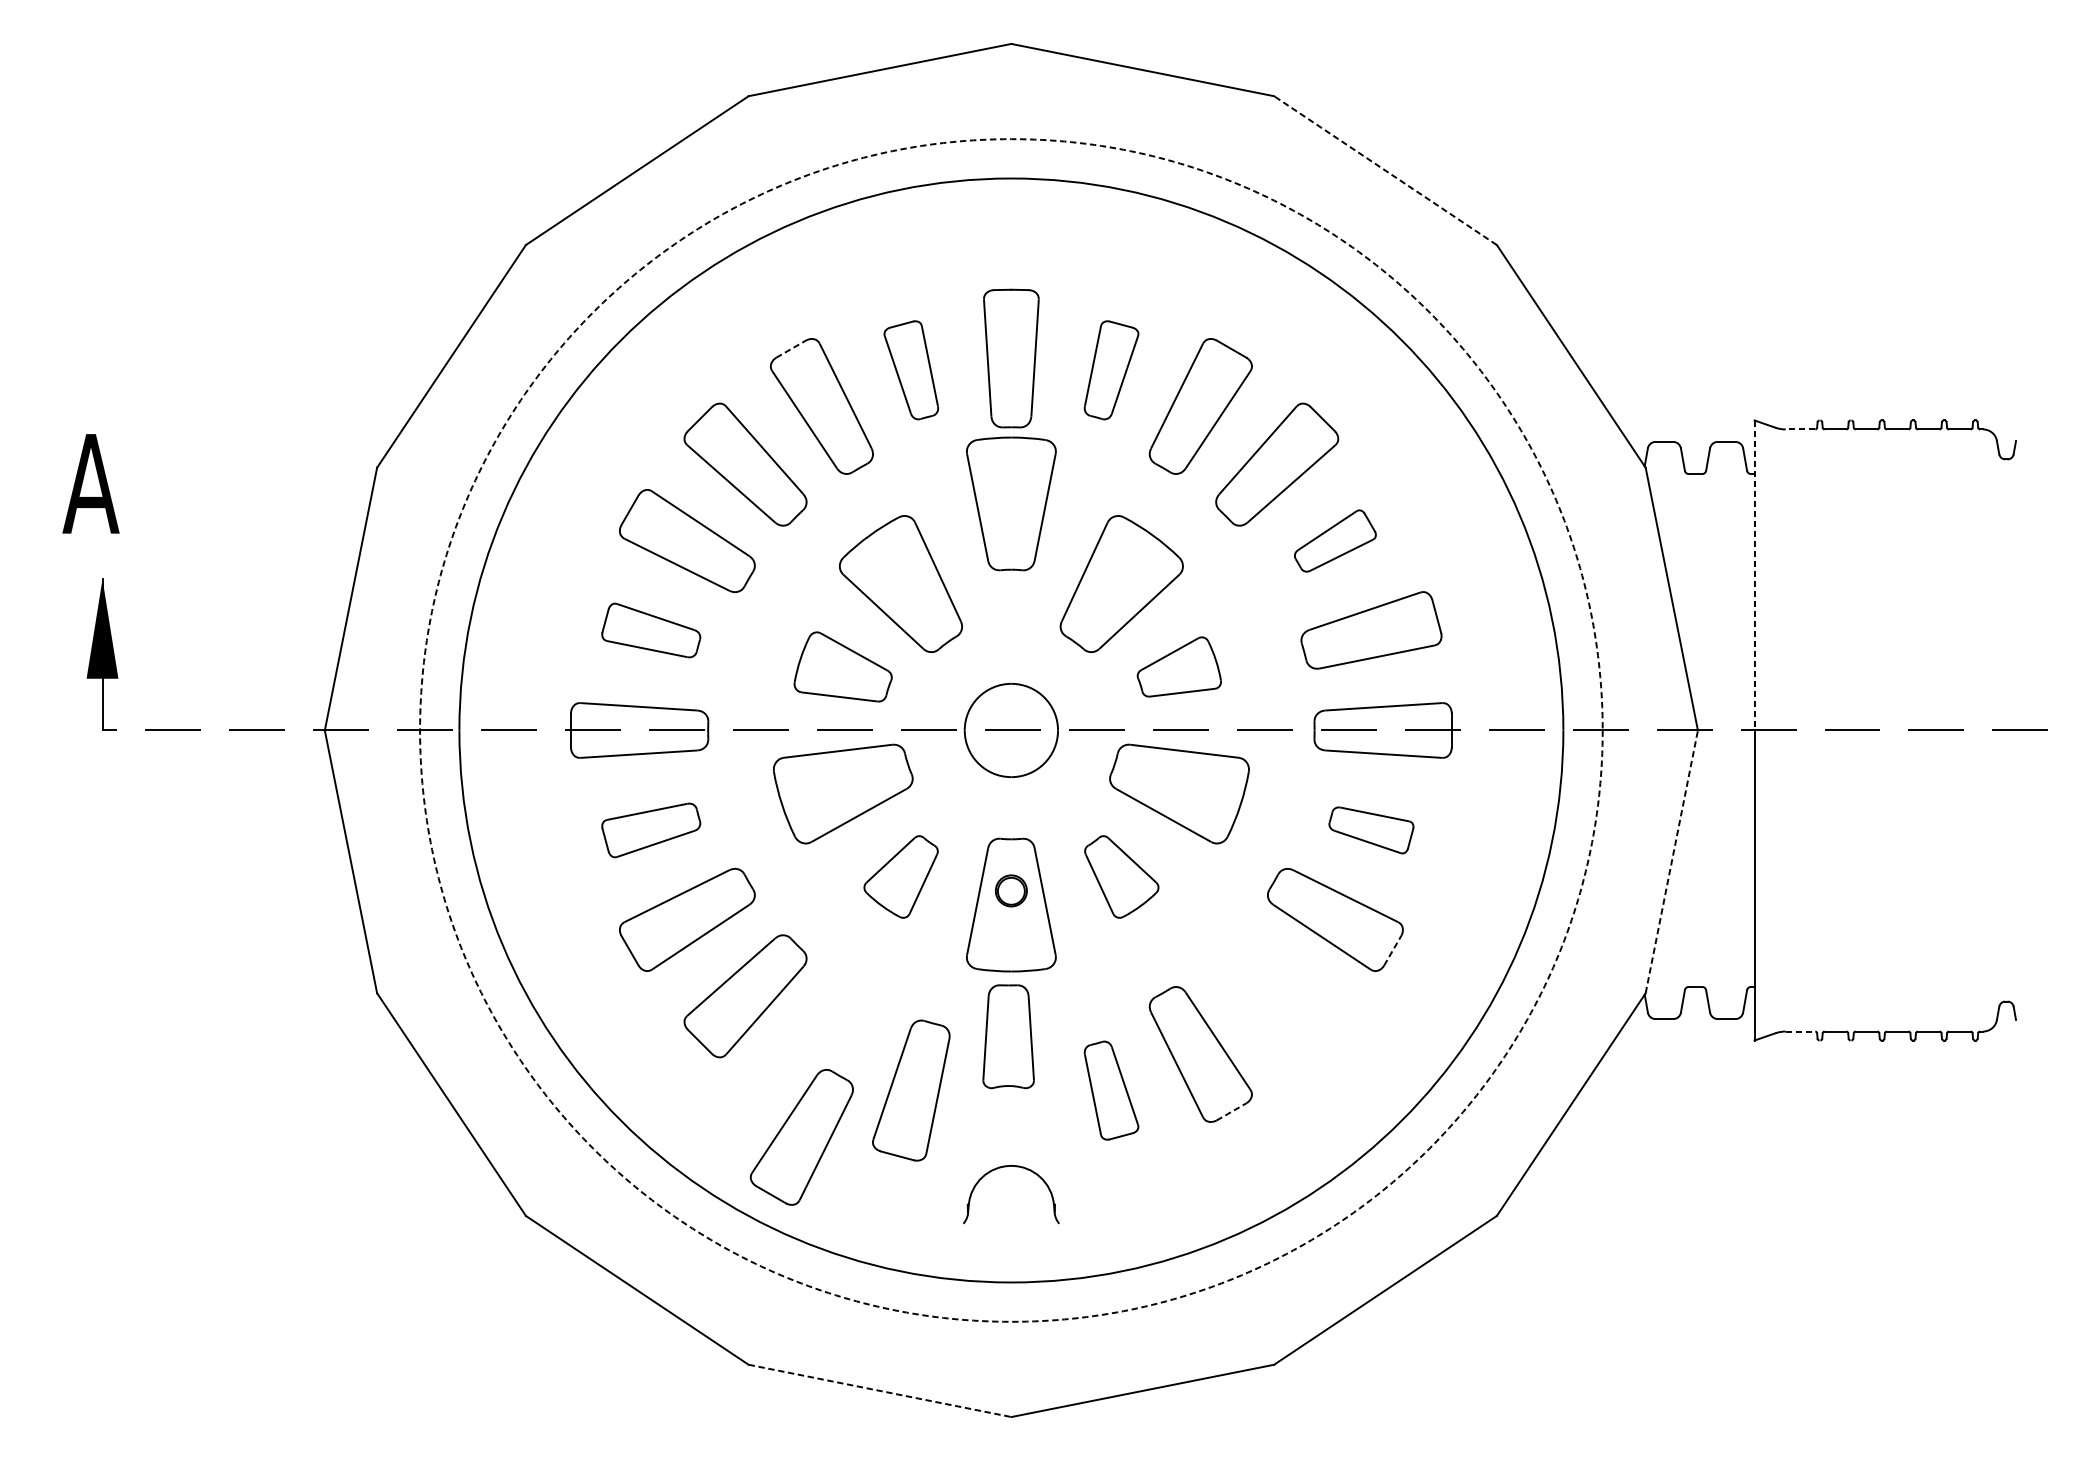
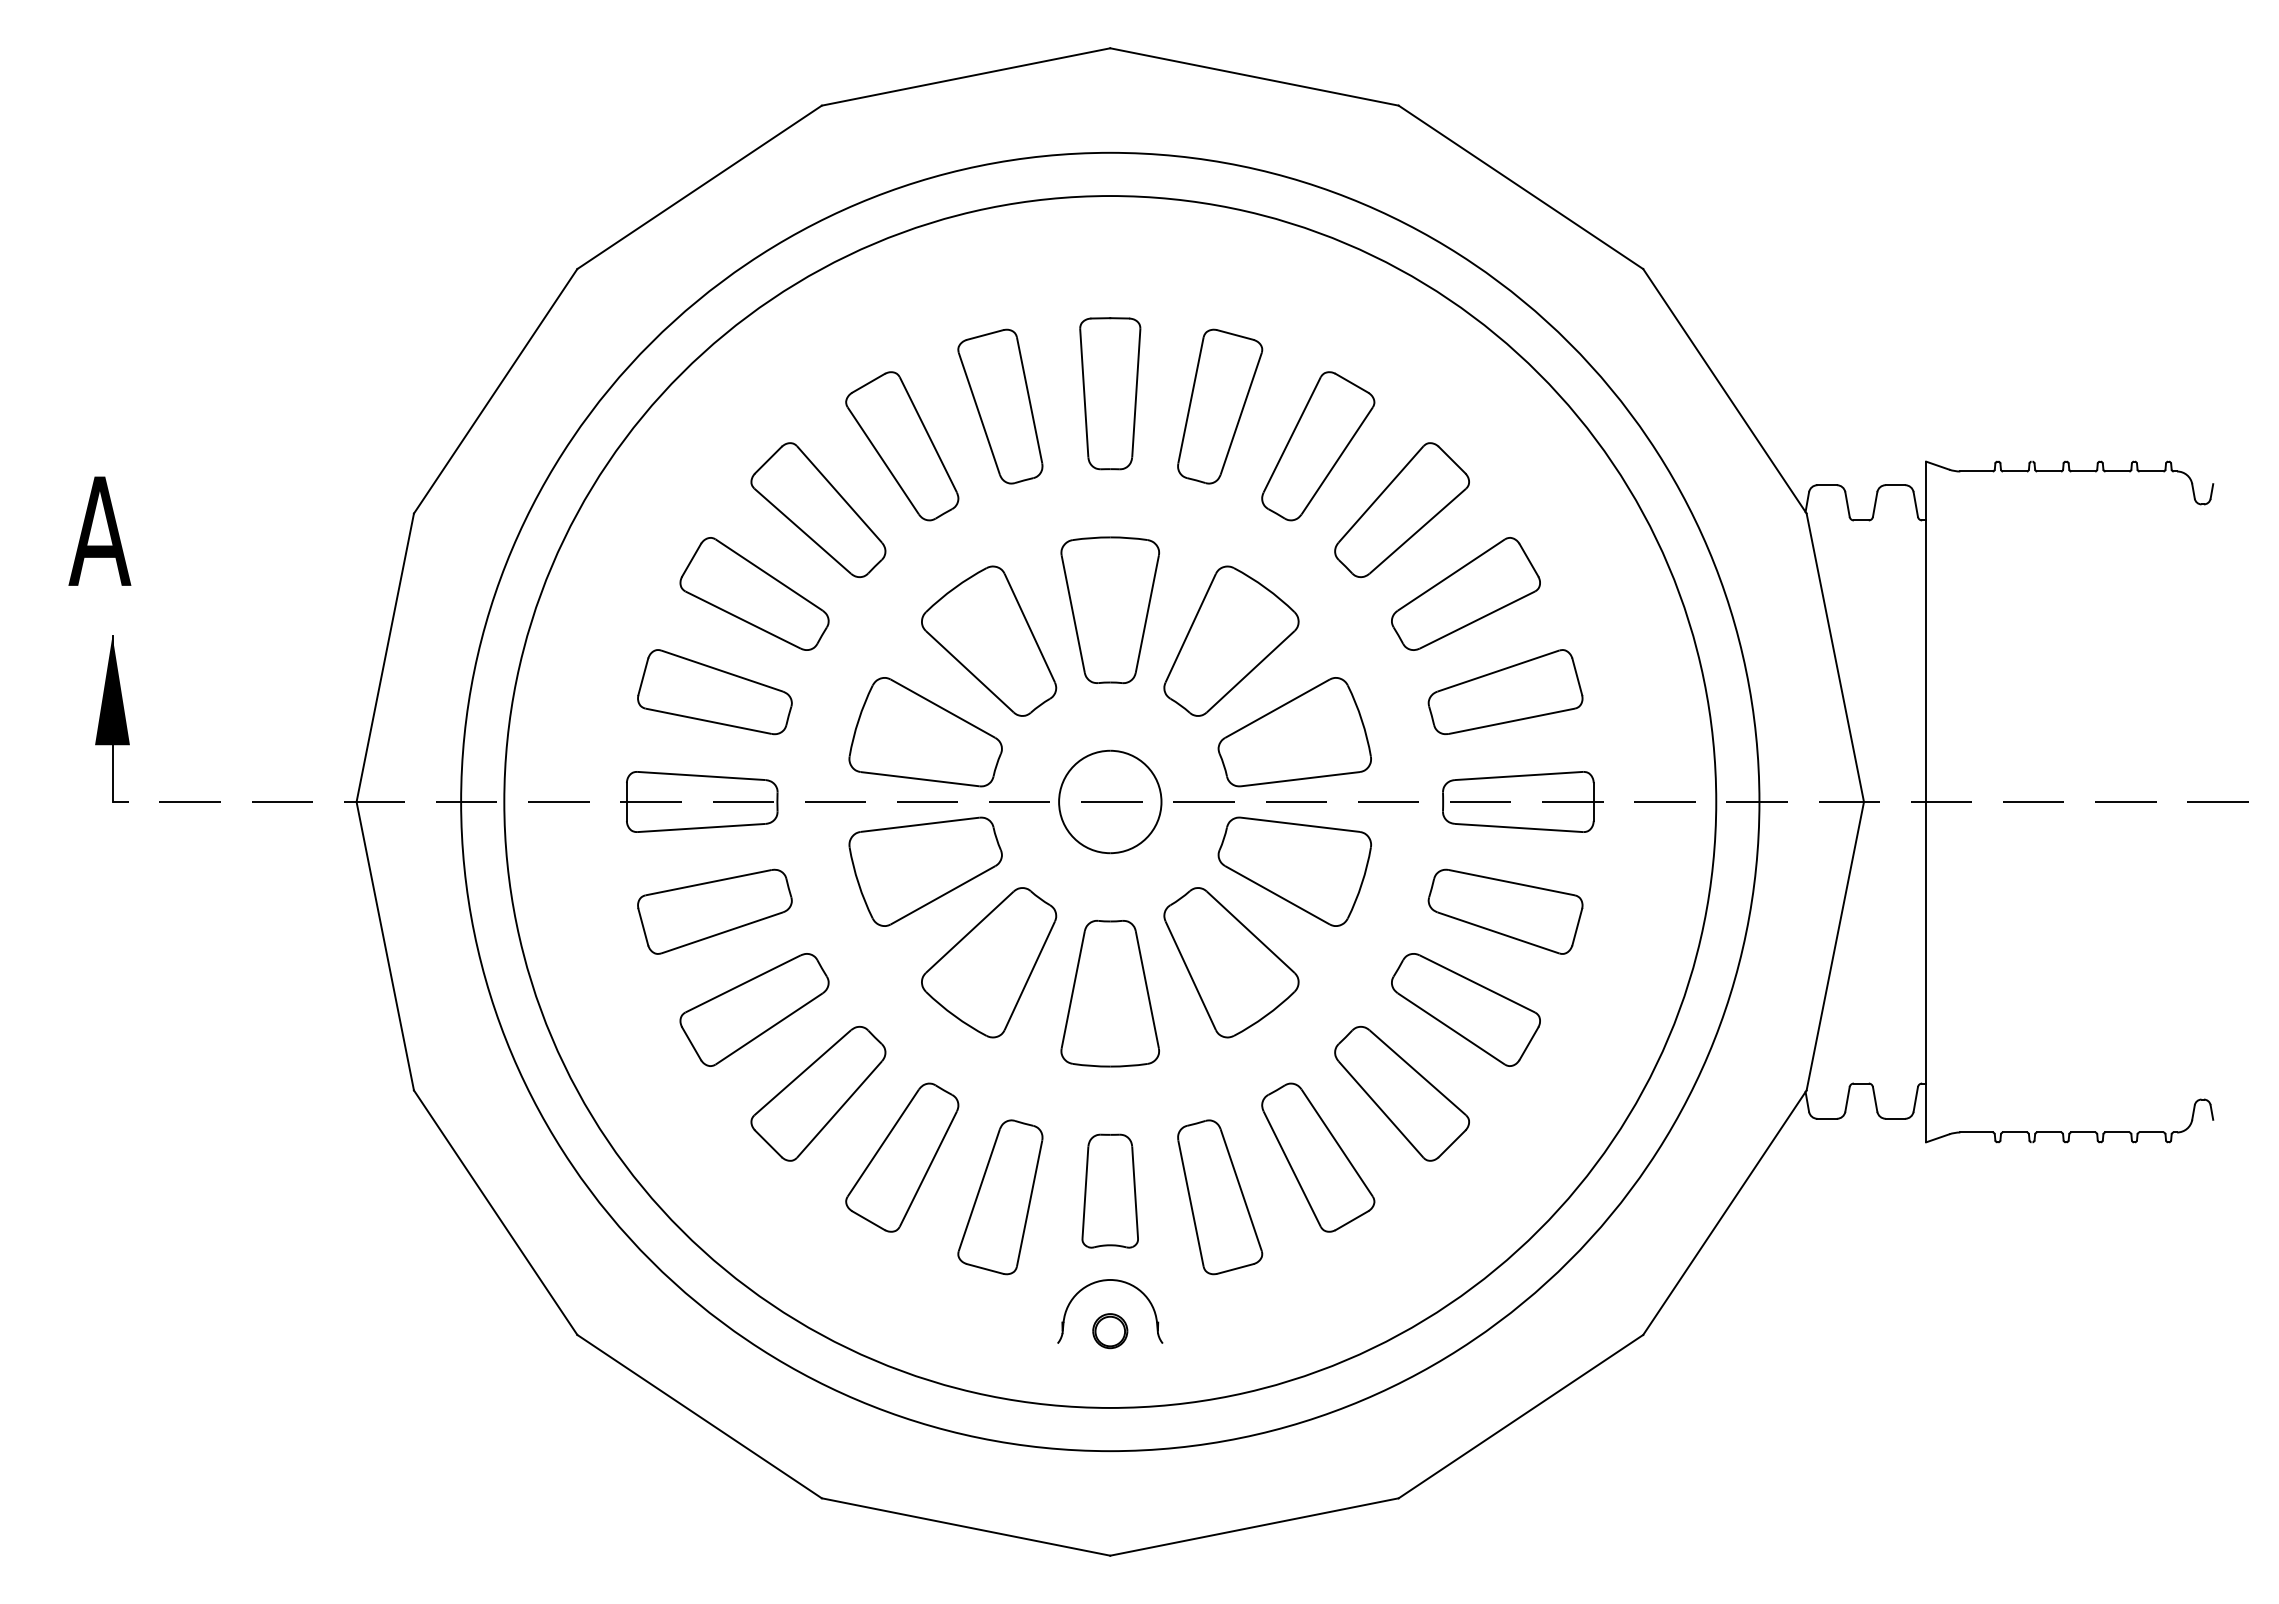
line: (1385, 170) -> (1520, 187), dashed -> solid
line: (791, 349) -> (868, 383), dashed -> solid
part: (911, 370) -> (1000, 406), size x1.43
part: (1111, 370) -> (1220, 406), size x1.43
line: (1800, 429) -> (1976, 471), dashed -> solid
part: (1010, 503) -> (1109, 609), moved
part: (1334, 540) -> (1465, 593), size x1.67
line: (1754, 576) -> (1926, 632), dashed -> solid
part: (650, 630) -> (714, 692), size x1.43
part: (843, 667) -> (925, 732), size x1.43
part: (1179, 667) -> (1294, 732), size x1.67
circle: (1011, 730) -> (1110, 801), dashed -> solid
part: (650, 830) -> (714, 911), size x1.43
part: (1371, 830) -> (1505, 911), size x1.67
line: (1671, 861) -> (1835, 945), dashed -> solid
part: (901, 876) -> (989, 962), size x1.67
part: (1121, 876) -> (1231, 962), size x1.67
part: (1011, 891) -> (1110, 1331), moved
line: (1392, 950) -> (1528, 1043), dashed -> solid
part: (1276, 996) -> (1401, 1093), added
line: (1801, 1031) -> (1977, 1132), dashed -> solid
part: (1007, 1036) -> (1109, 1190), moved
part: (1111, 1090) -> (1220, 1197), size x1.43
line: (1232, 1111) -> (1352, 1220), dashed -> solid
part: (802, 1137) -> (902, 1157), moved
line: (880, 1391) -> (966, 1527), dashed -> solid

